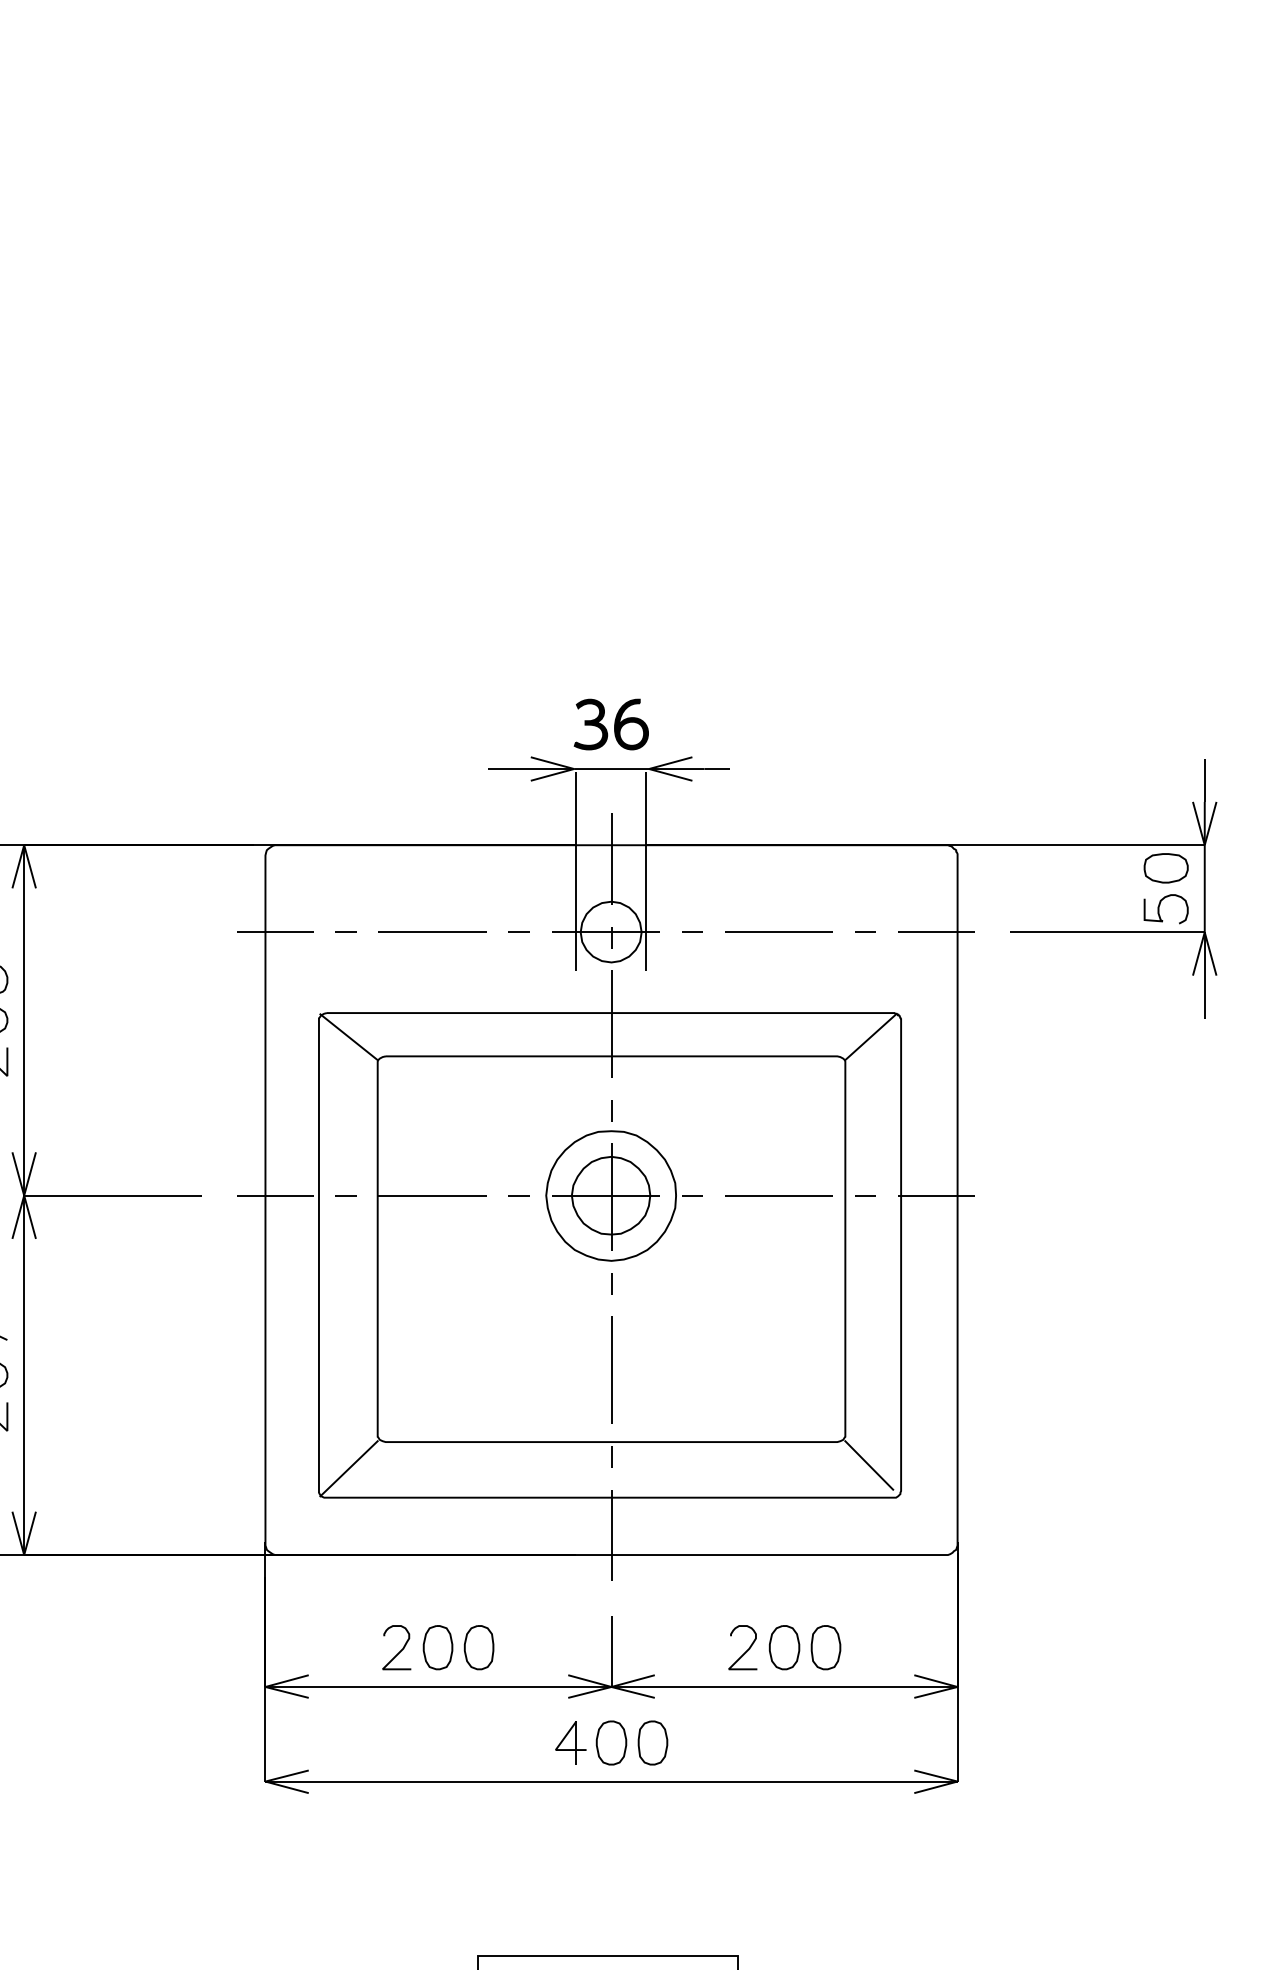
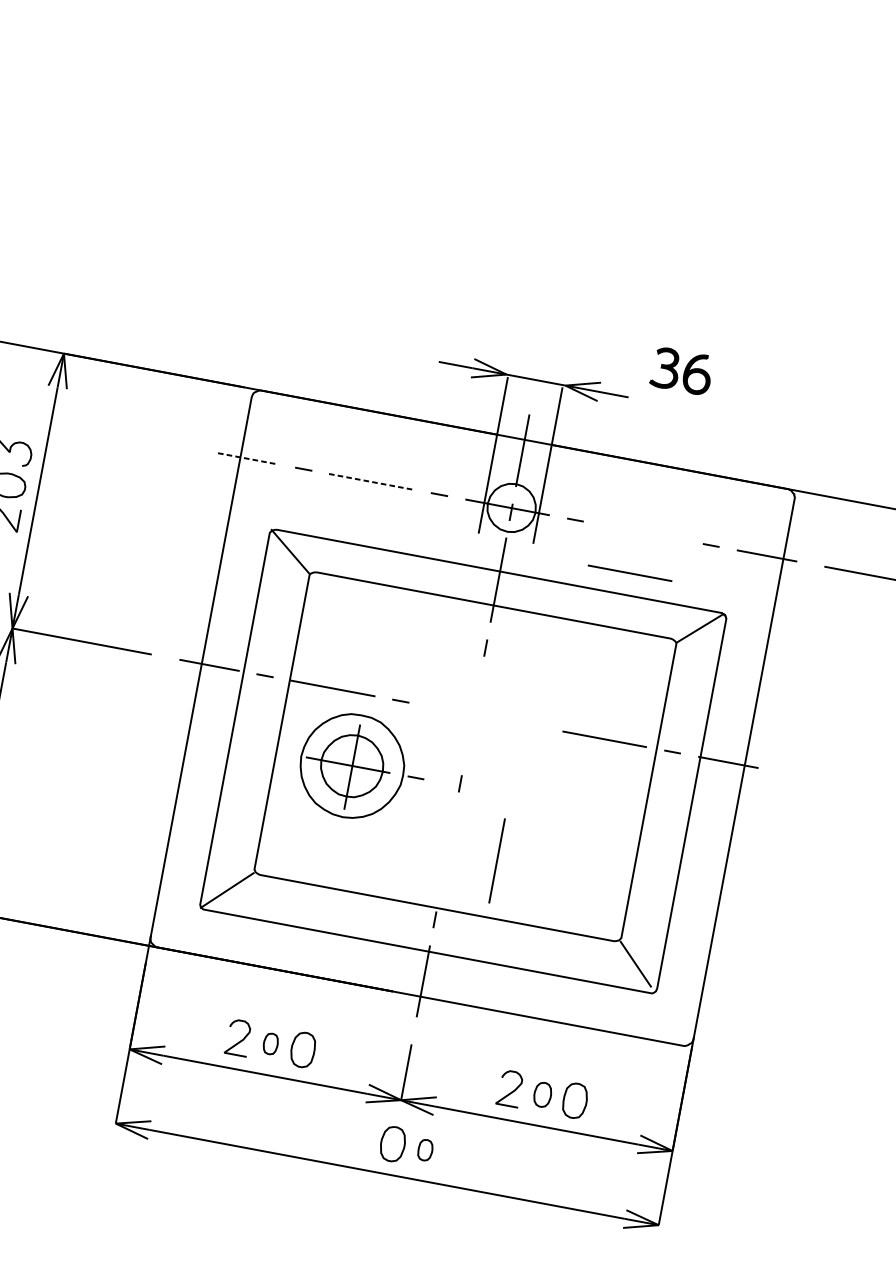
part: (610, 724) -> (681, 371), moved
line: (778, 931) -> (629, 572), moved
line: (275, 932) -> (248, 458), solid -> dashed
line: (433, 932) -> (372, 482), solid -> dashed
part: (623, 1195) -> (361, 767), moved
line: (611, 1369) -> (497, 860), moved
part: (437, 1647) -> (270, 1043), size x0.6
part: (784, 1647) -> (542, 1094), size x0.7
part: (570, 1742) -> (360, 1137), removed
part: (652, 1742) -> (425, 1149), size x0.6

